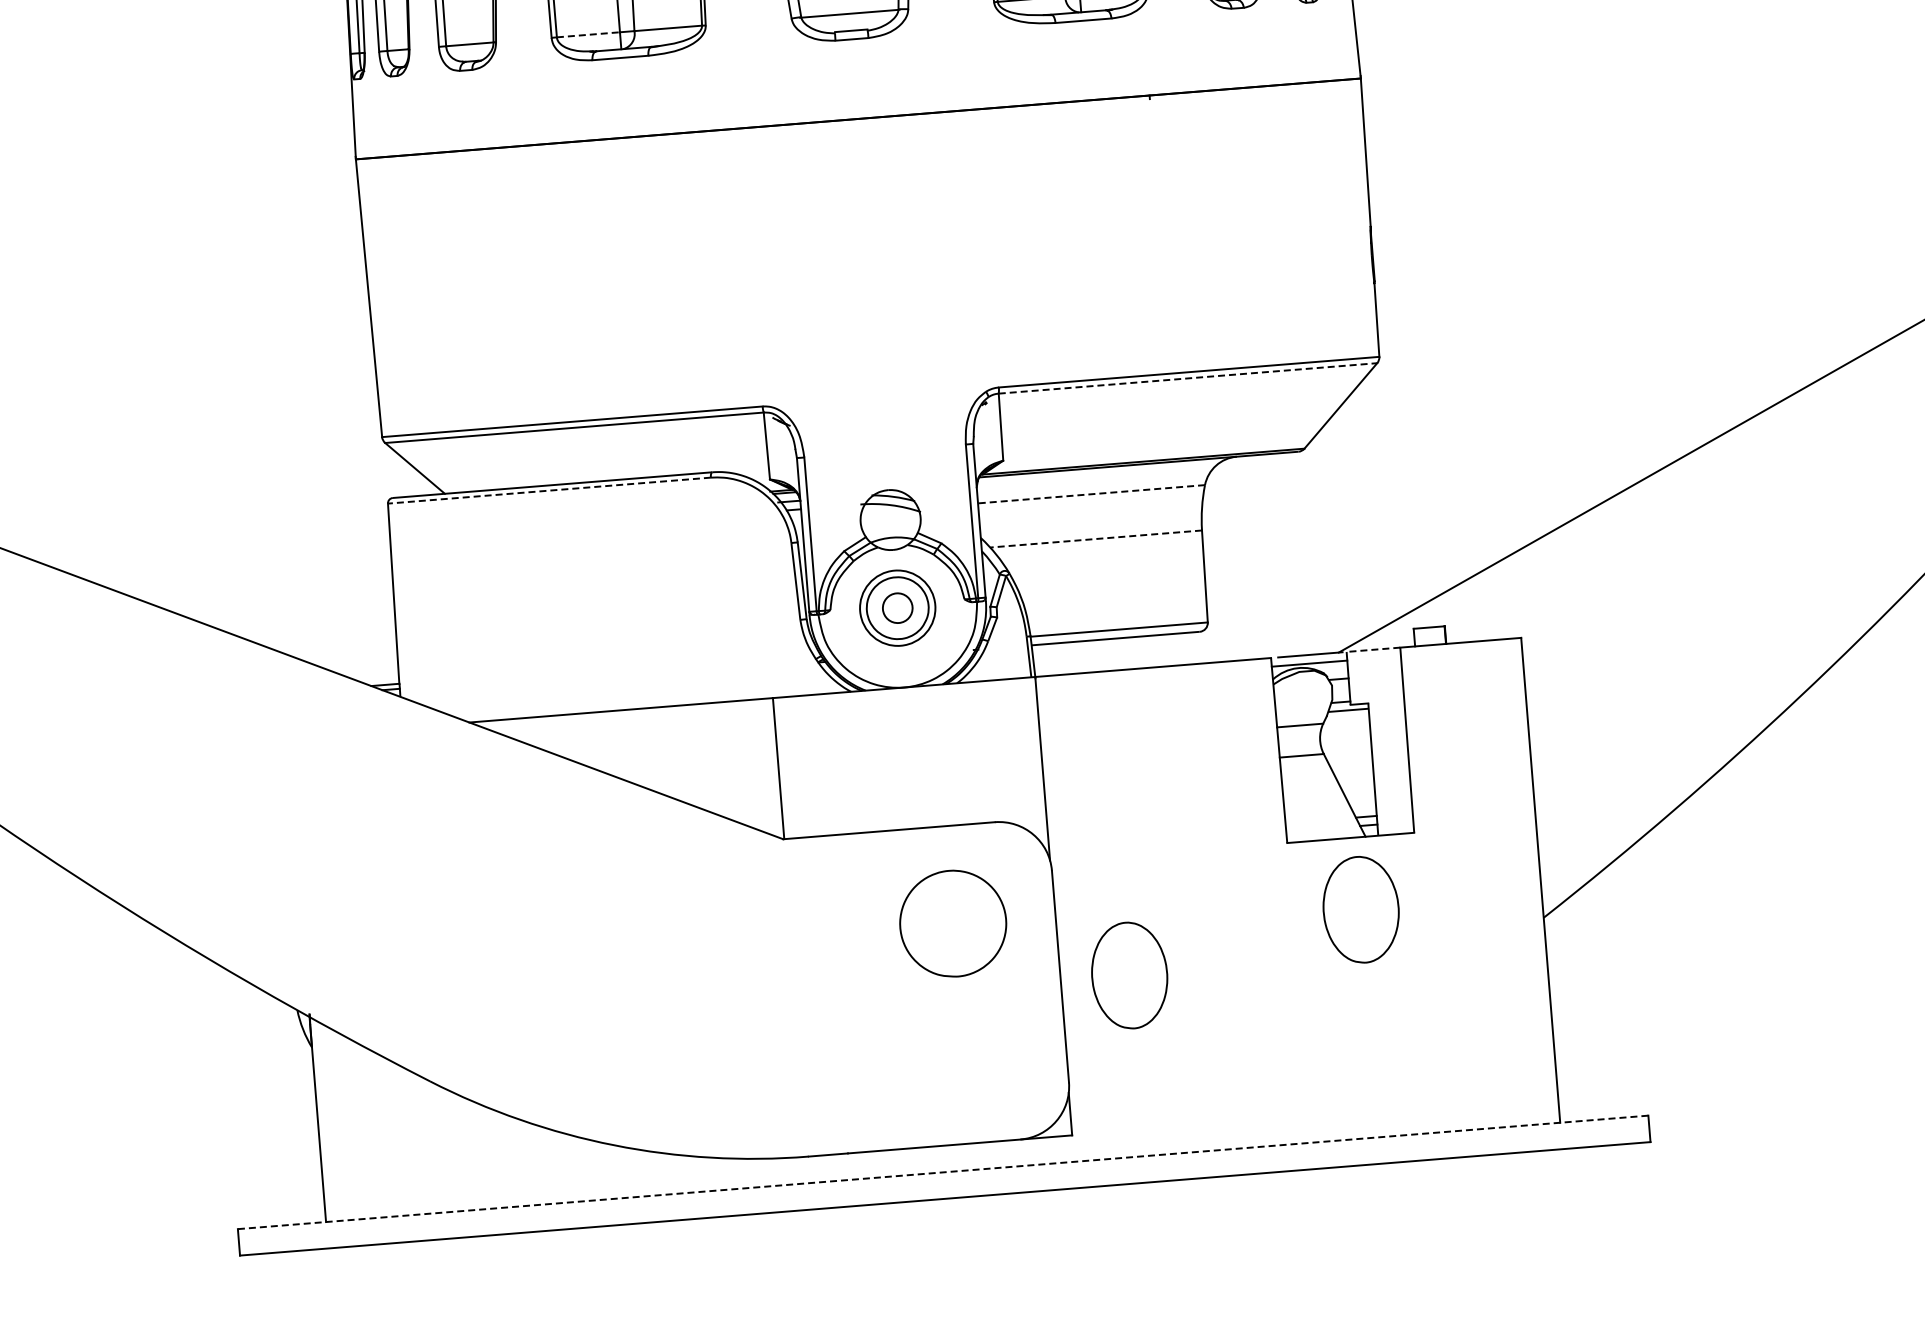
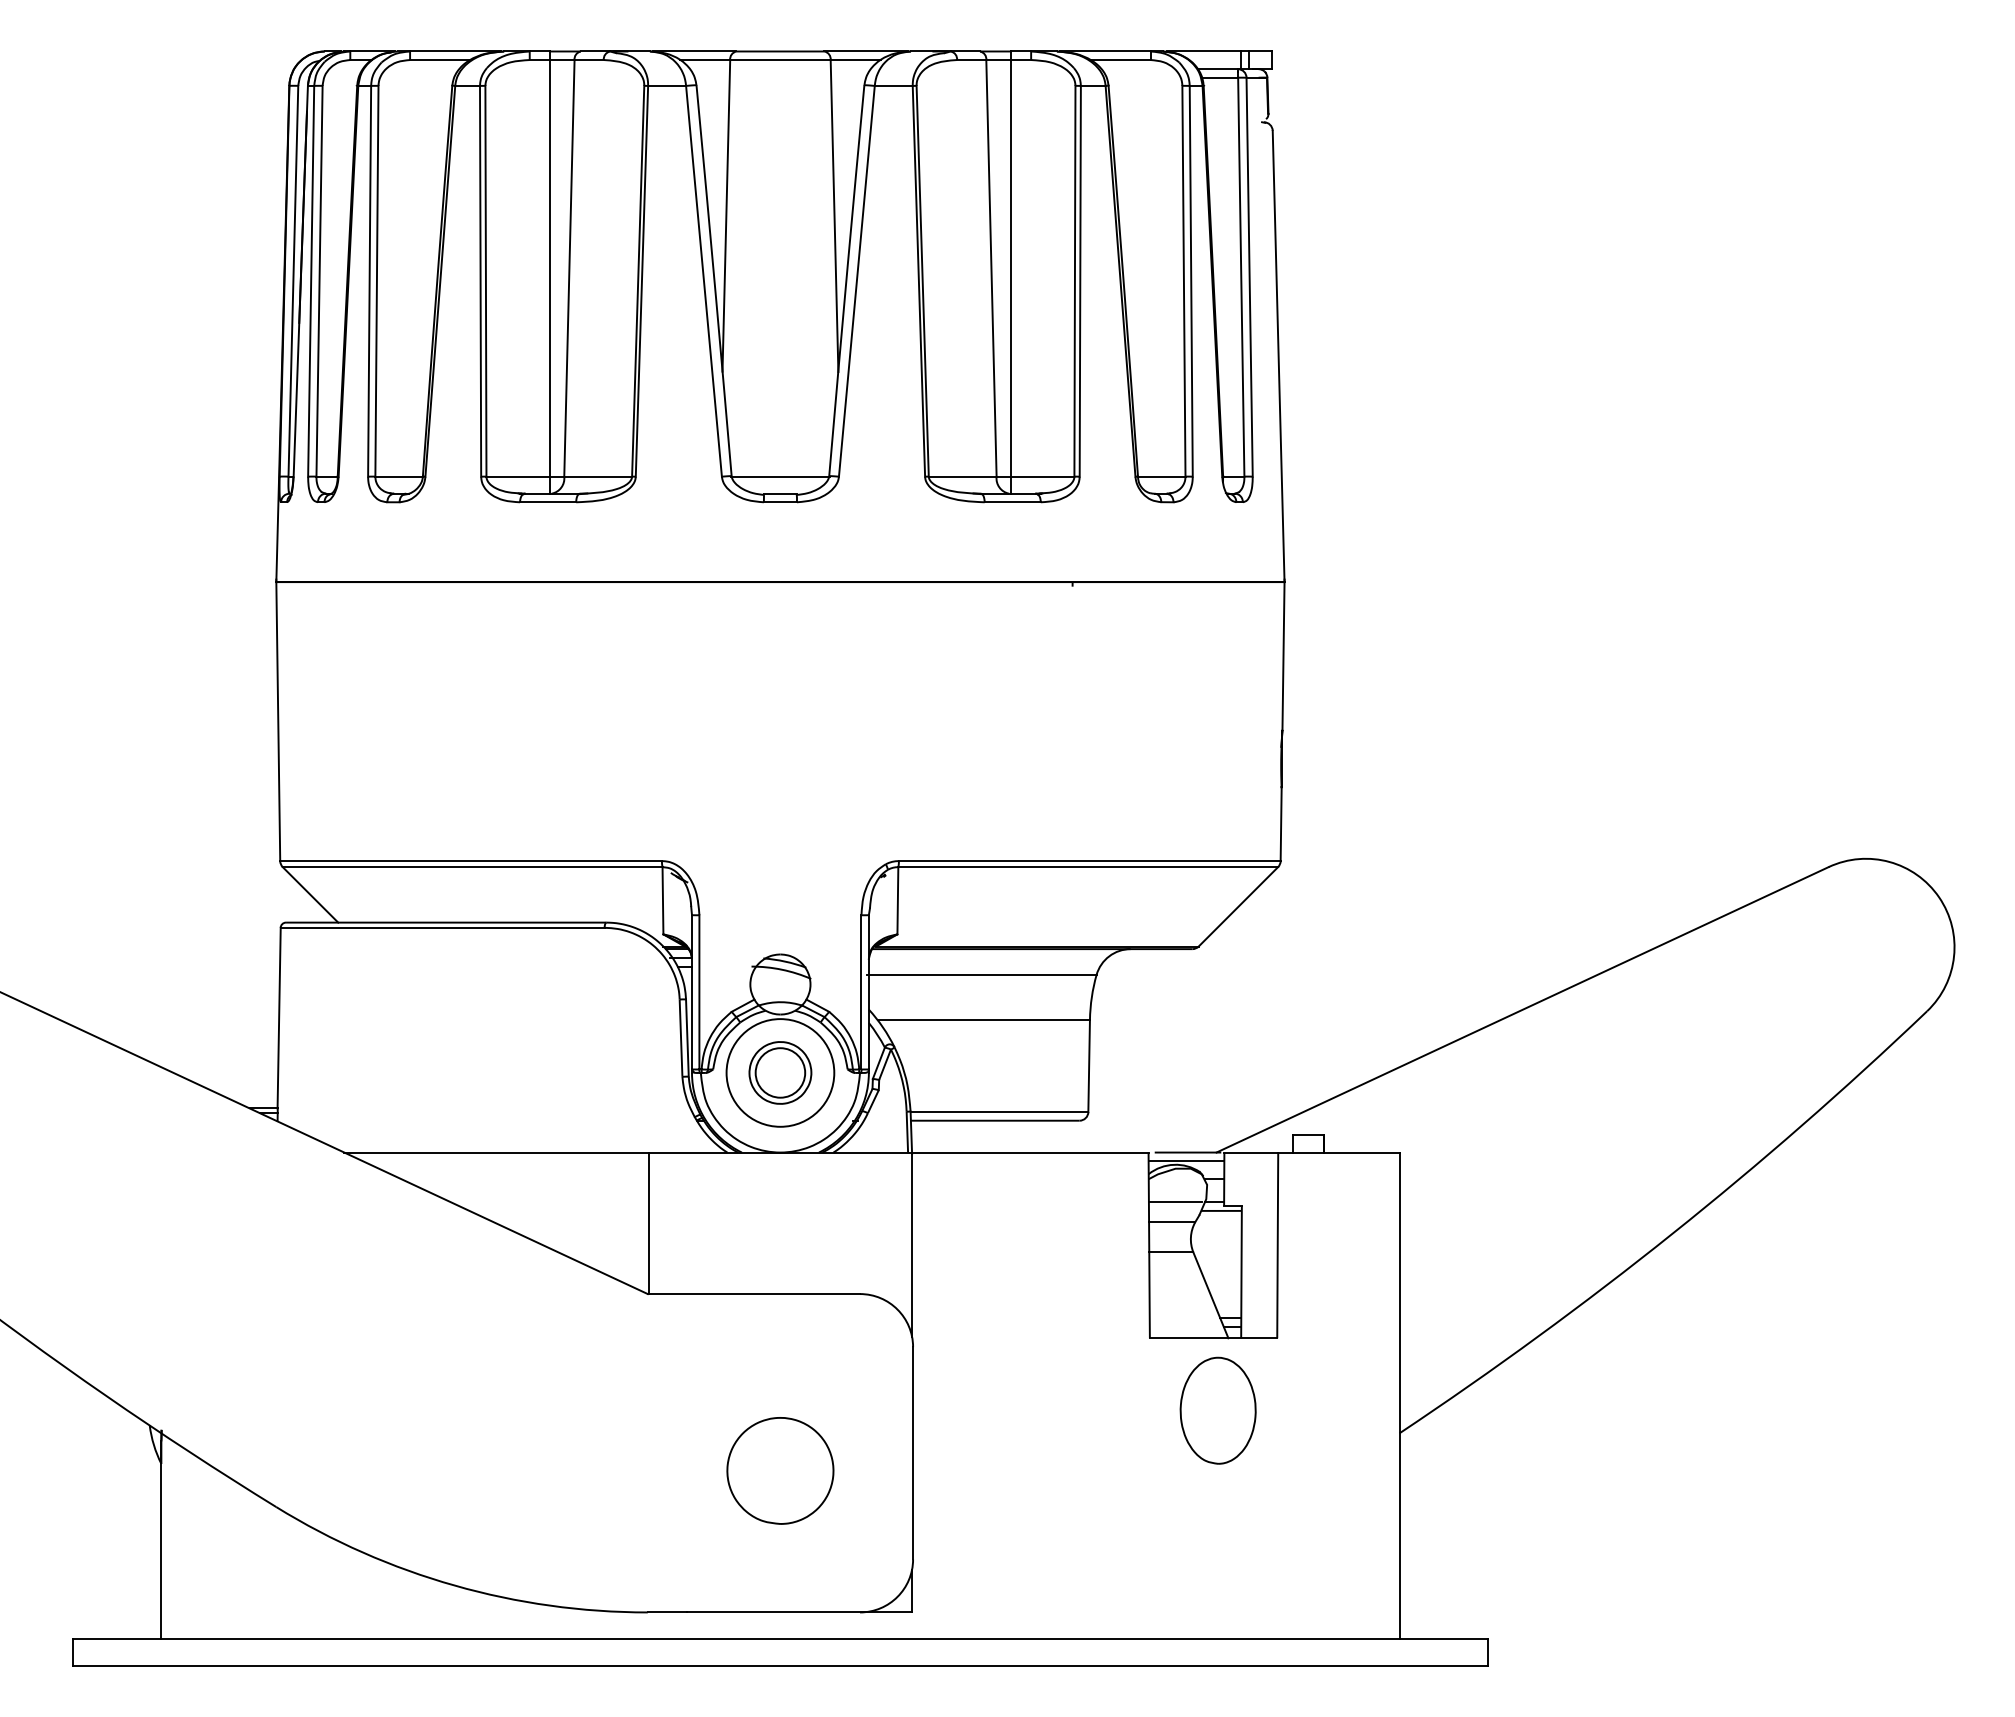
line: (588, 34) -> (518, 476), dashed -> solid
line: (1188, 378) -> (1088, 867), dashed -> solid
line: (549, 490) -> (442, 927), dashed -> solid
line: (1090, 493) -> (981, 974), dashed -> solid
line: (1095, 538) -> (983, 1019), dashed -> solid
circle: (897, 607) -> (780, 1072), size x1.43
circle: (897, 607) -> (780, 1072), size x1.67
line: (1373, 649) -> (1251, 1152), dashed -> solid
line: (1300, 705) -> (1174, 1202), added
part: (953, 923) -> (780, 1470), moved
part: (1128, 975) -> (981, 1457), removed
line: (943, 1171) -> (780, 1638), dashed -> solid

